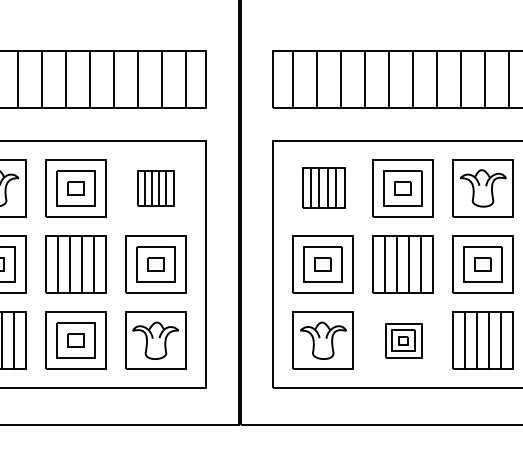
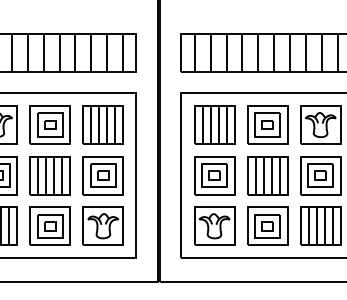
part: (154, 187) -> (102, 124), size x1.67
part: (323, 187) -> (214, 124), size x1.43
part: (403, 339) -> (267, 225), size x1.67

